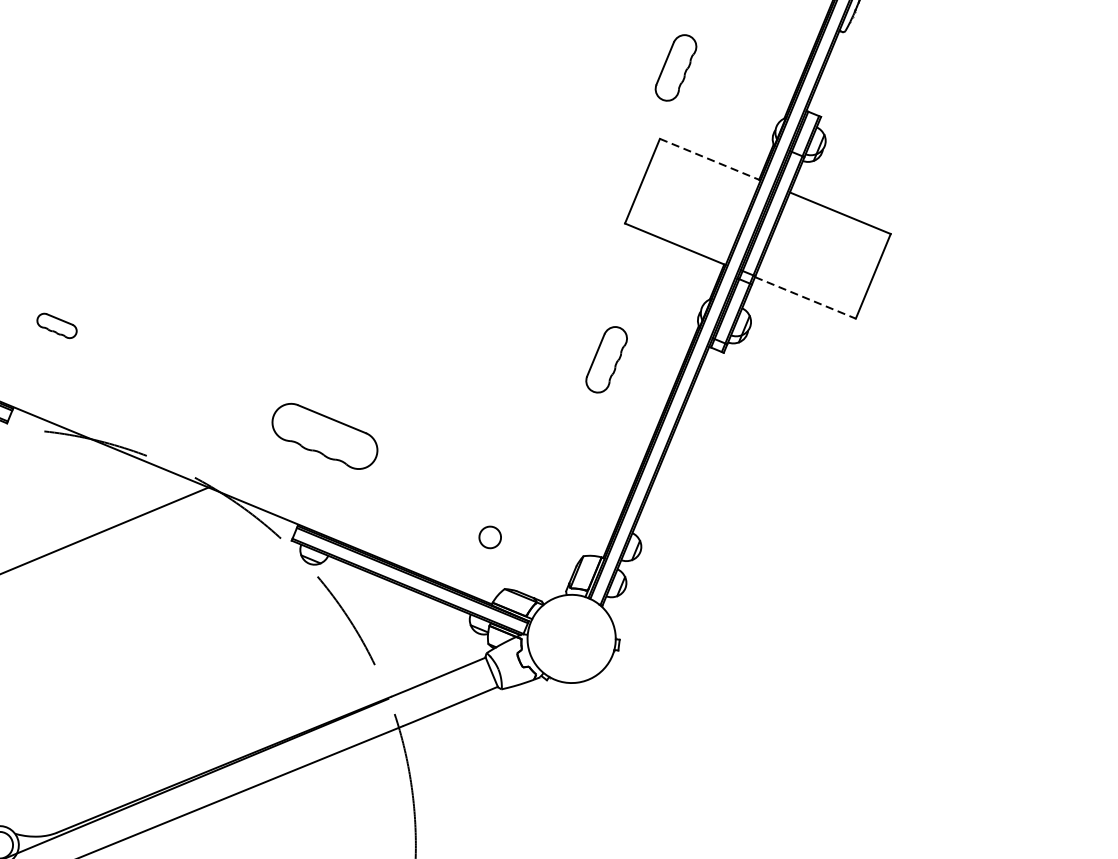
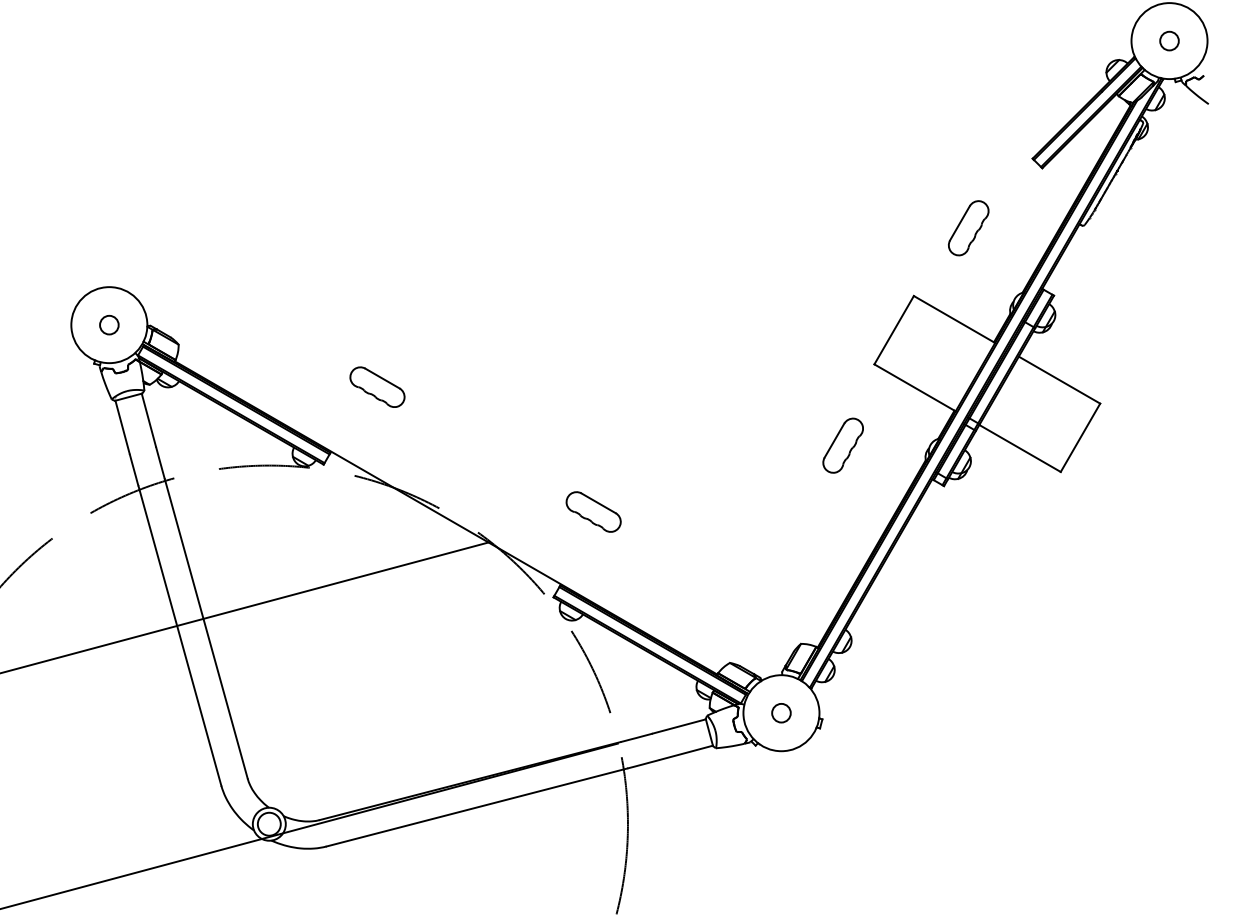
part: (675, 68) -> (968, 228), moved
line: (710, 159) -> (954, 319), dashed -> solid
line: (805, 297) -> (1020, 448), dashed -> solid
part: (56, 325) -> (377, 386), size x1.67
part: (605, 359) -> (842, 445), moved
part: (324, 435) -> (593, 511), size x0.62
circle: (490, 537) -> (781, 713), moved

